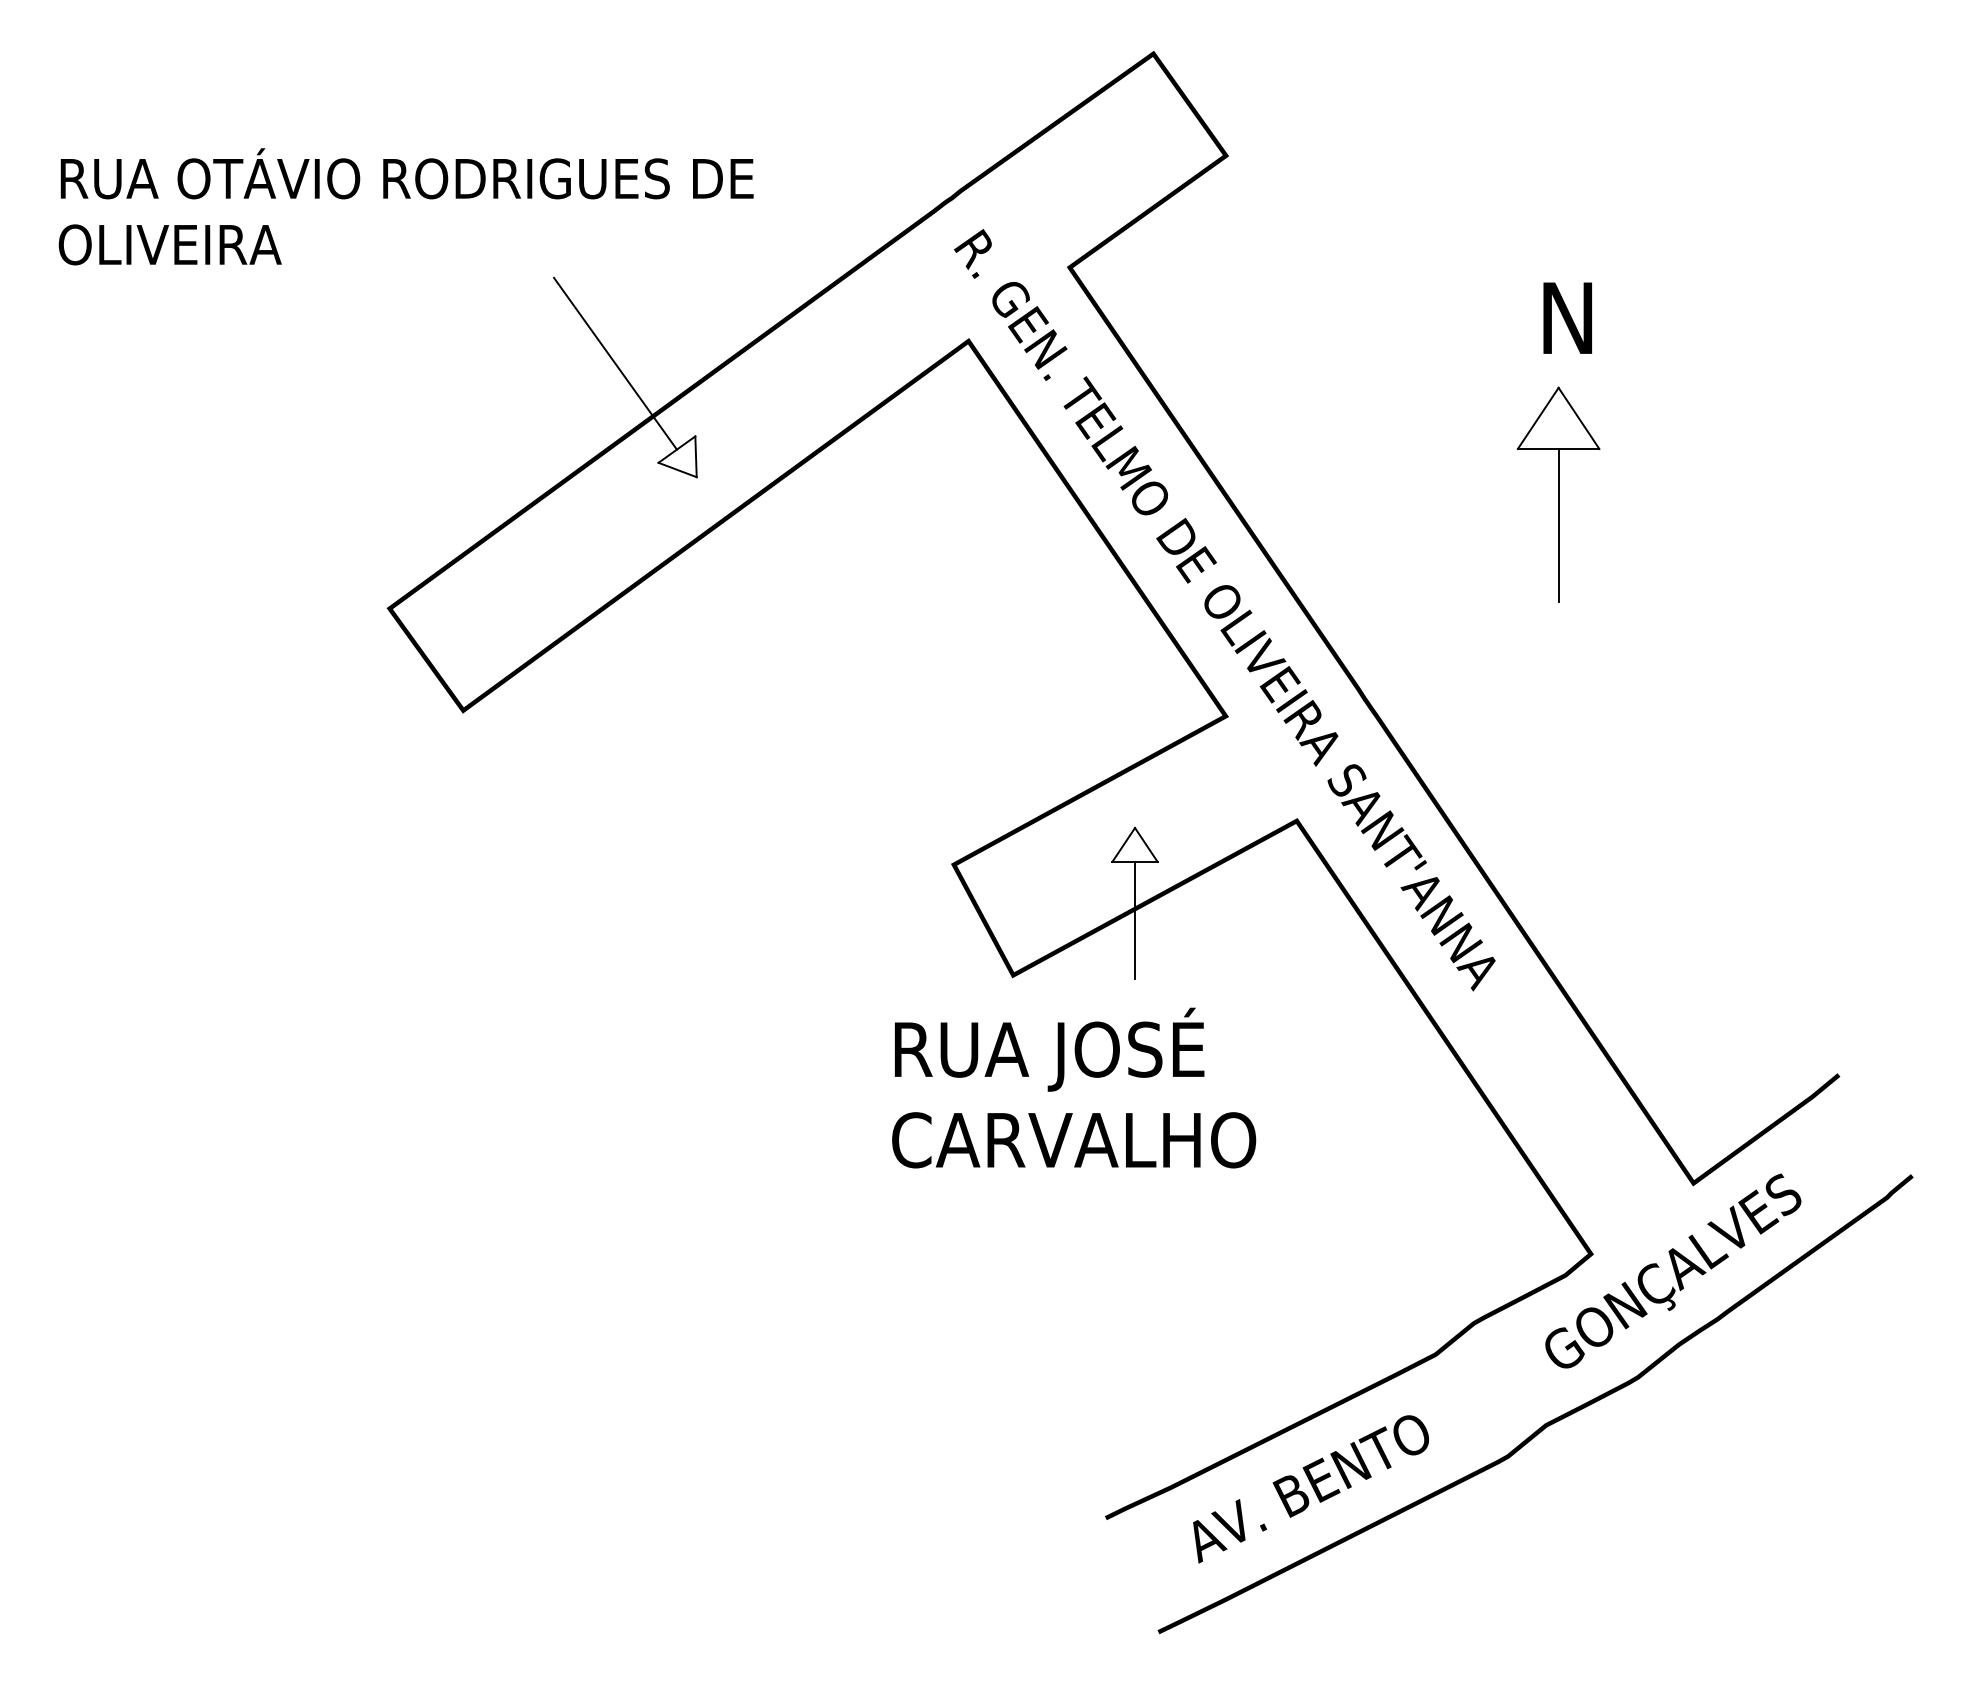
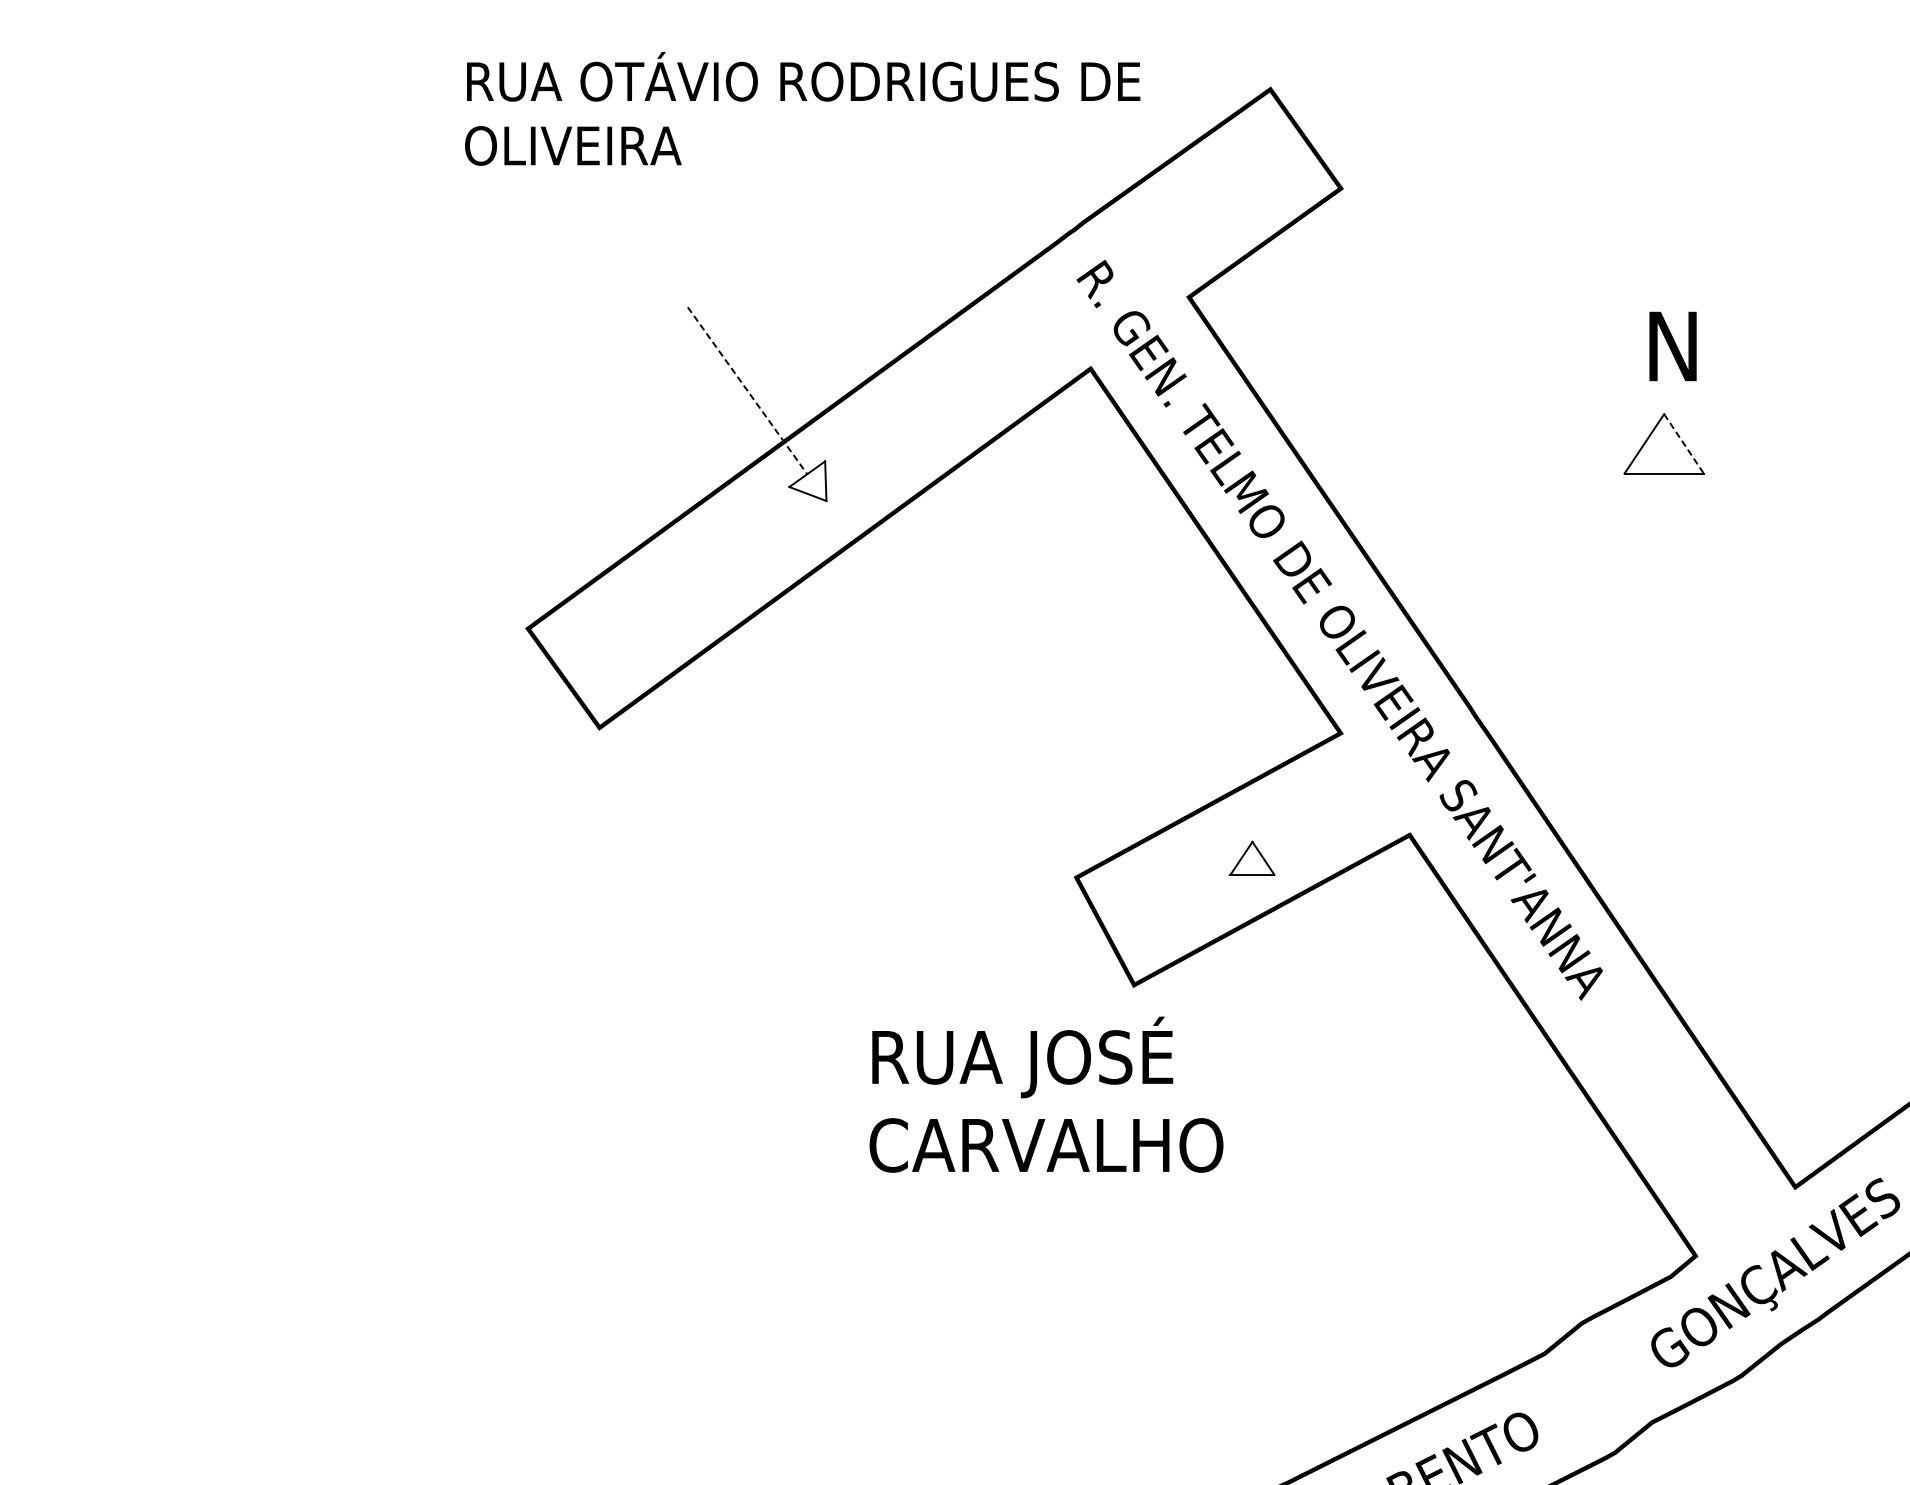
text: (405, 206) -> (801, 108), moved
line: (615, 363) -> (747, 390), solid -> dashed
line: (1579, 418) -> (1684, 443), solid -> dashed
line: (1558, 525) -> (1664, 547), removed
line: (1135, 920) -> (1252, 931), removed
text: (1074, 1087) -> (1046, 1094), moved

